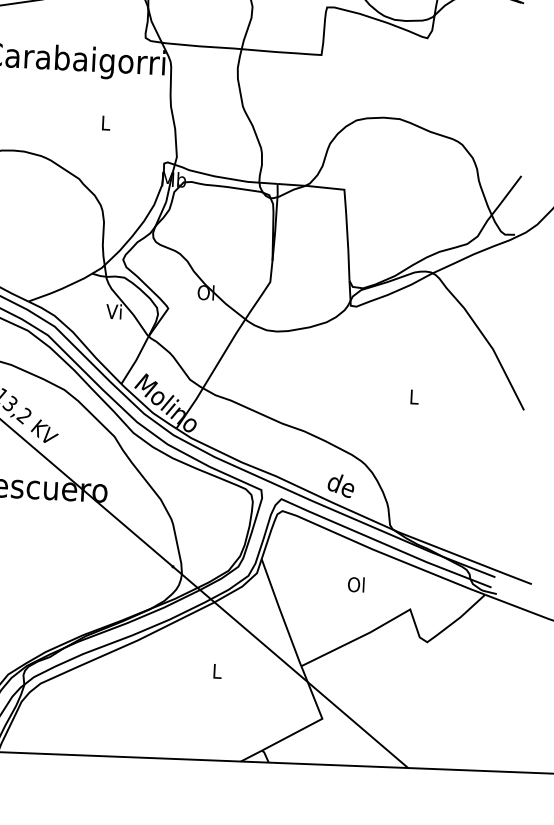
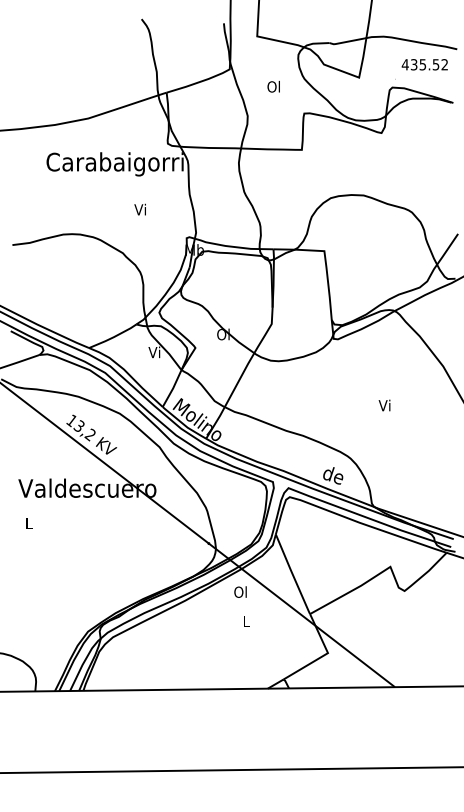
text: (103, 122) -> (139, 209), L -> Vi
text: (413, 396) -> (384, 405), L -> Vi
text: (356, 583) -> (240, 591), moved

